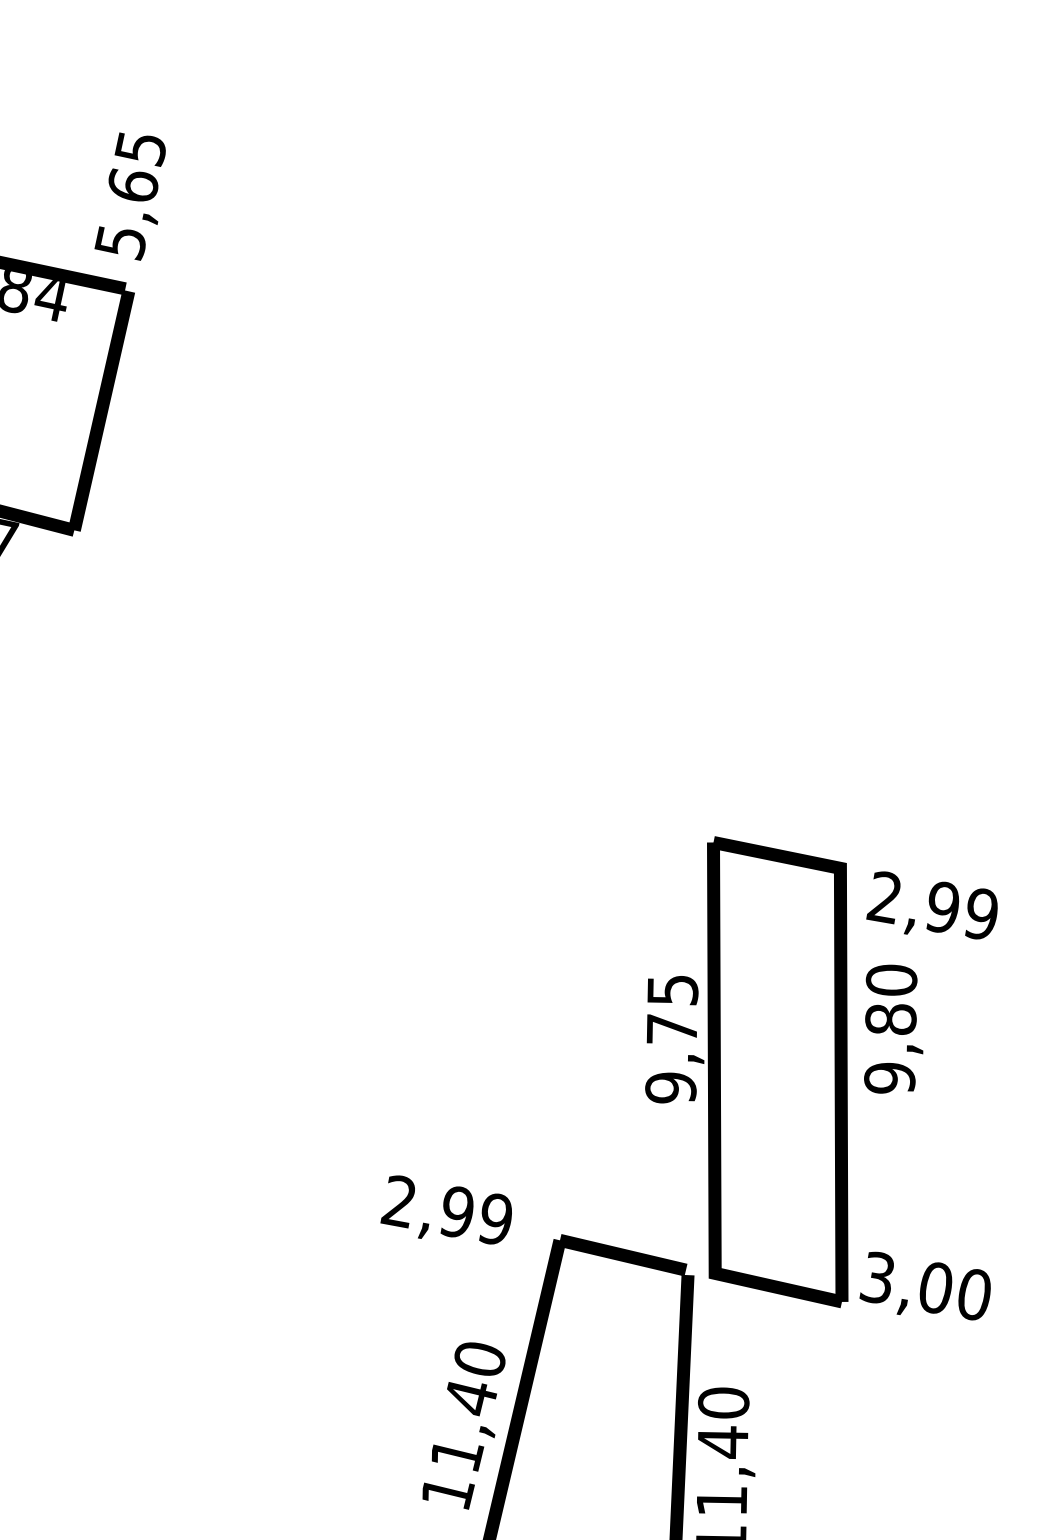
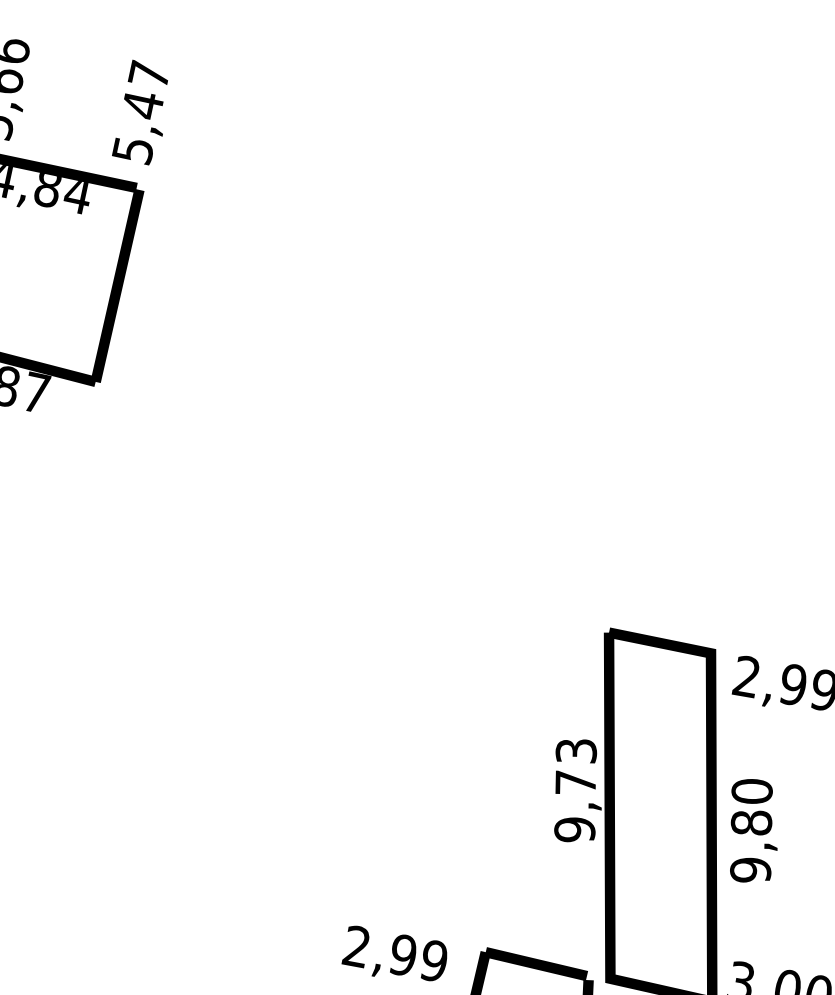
text: (136, 166) -> (145, 89), 5,65 -> 5,47
text: (672, 989) -> (576, 750), 9,75 -> 9,73
text: (893, 1028) -> (753, 830), moved
text: (445, 1209) -> (393, 953), moved

